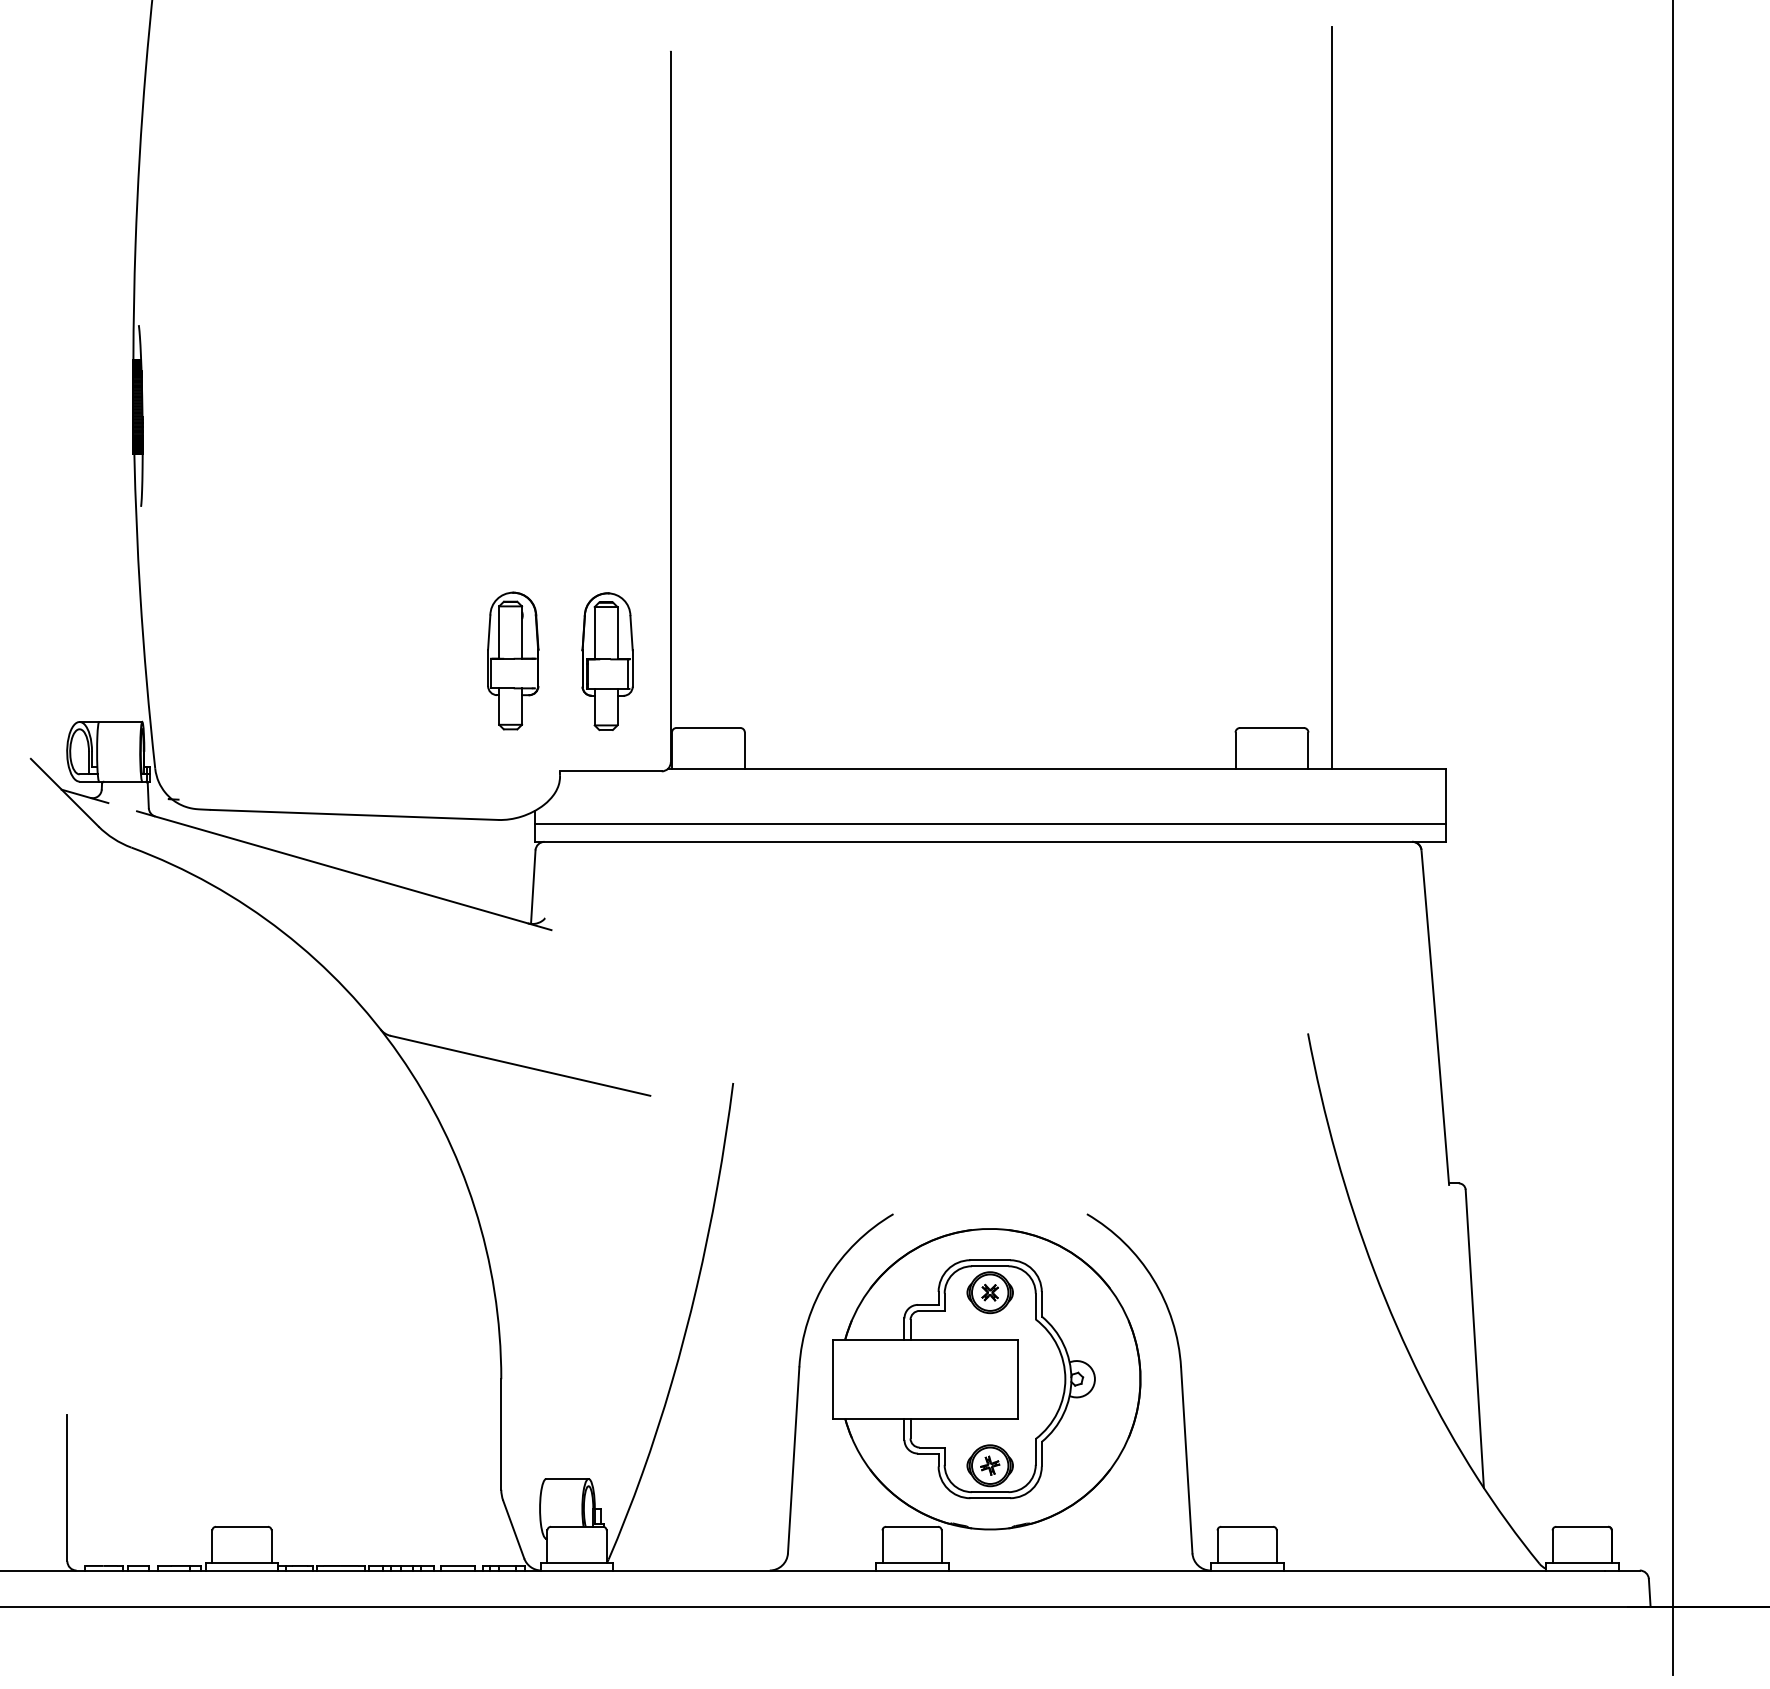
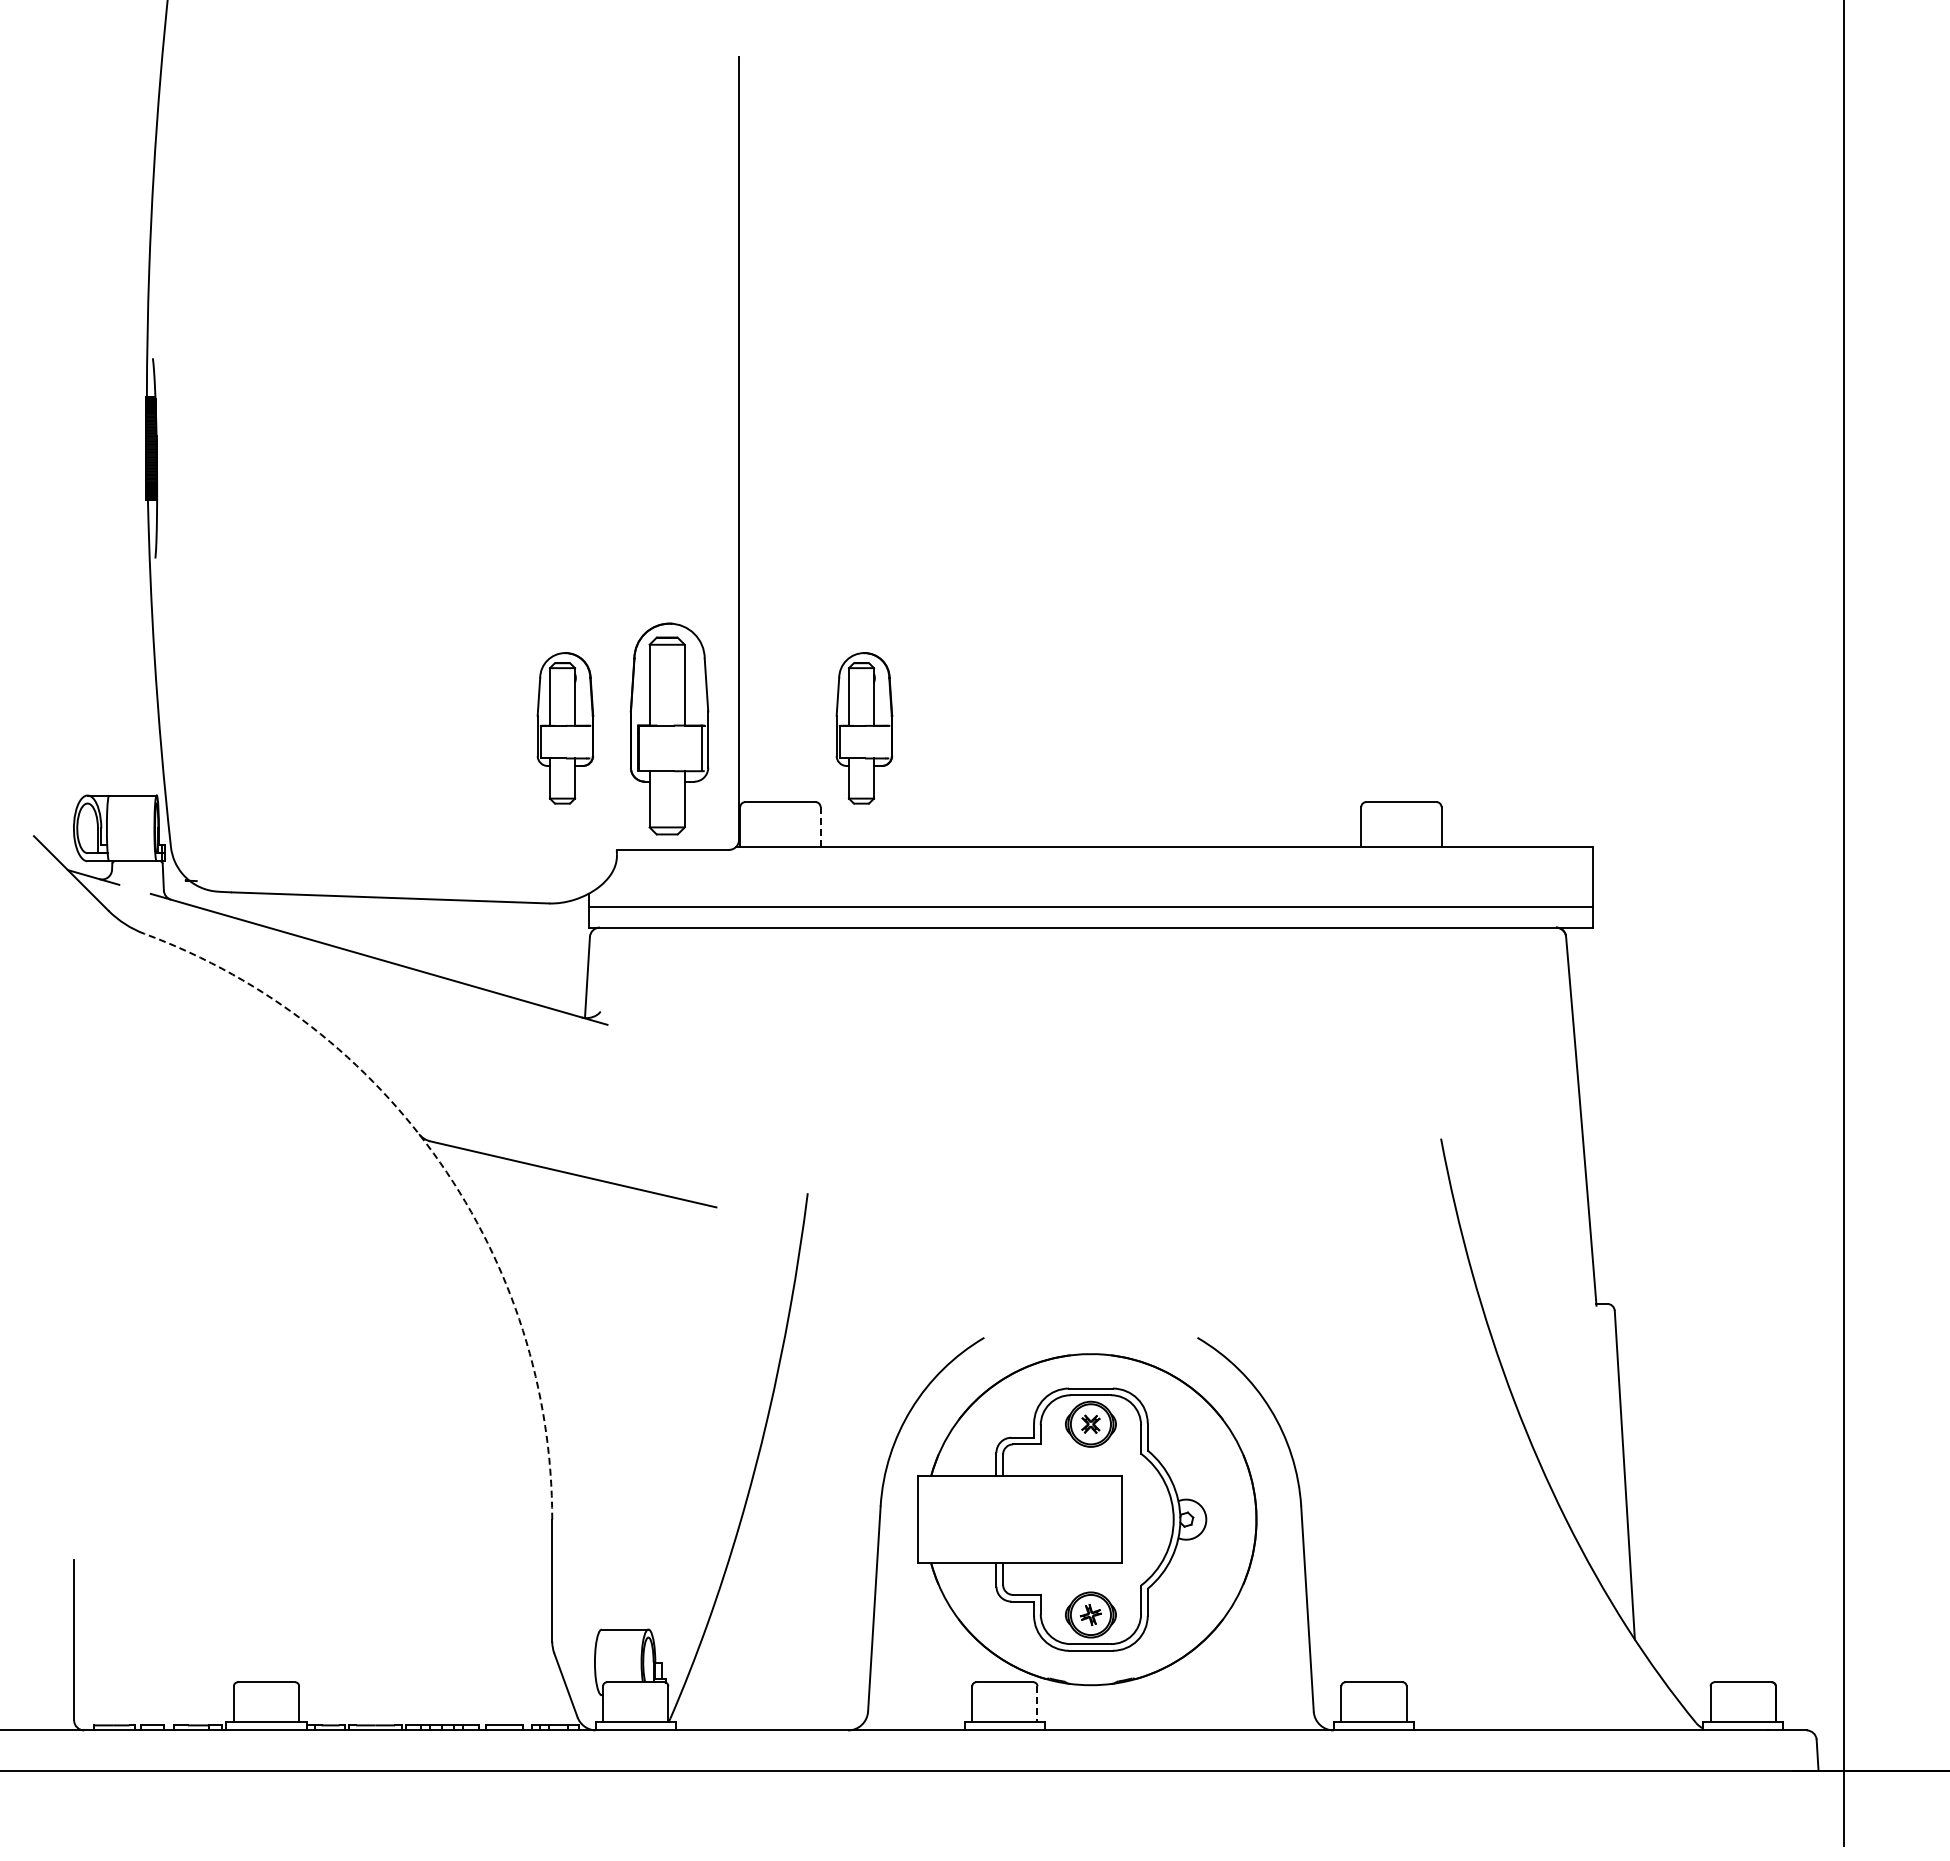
line: (1331, 397) -> (1467, 438), removed
part: (606, 661) -> (668, 728), size x1.4
part: (784, 661) -> (864, 728), added
line: (744, 751) -> (820, 827), solid -> dashed
arc: (399, 1055) -> (440, 1162), solid -> dashed
line: (941, 1546) -> (1037, 1704), solid -> dashed

